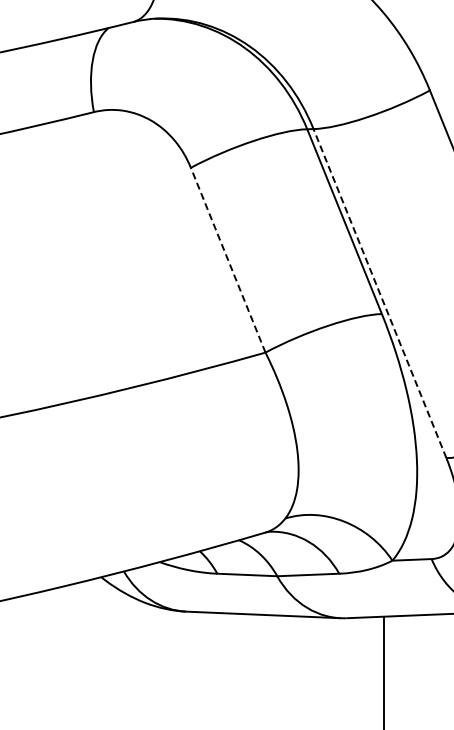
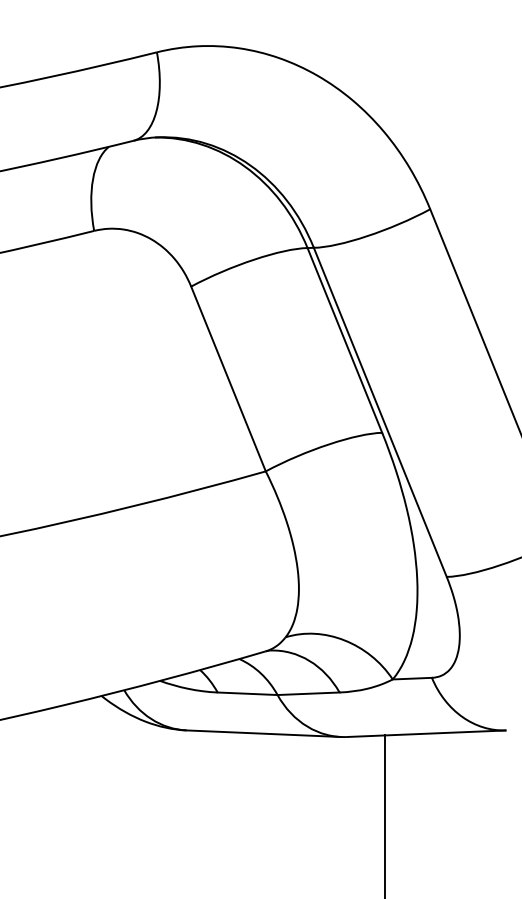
line: (228, 260) -> (228, 379), dashed -> solid
line: (380, 292) -> (380, 411), dashed -> solid

